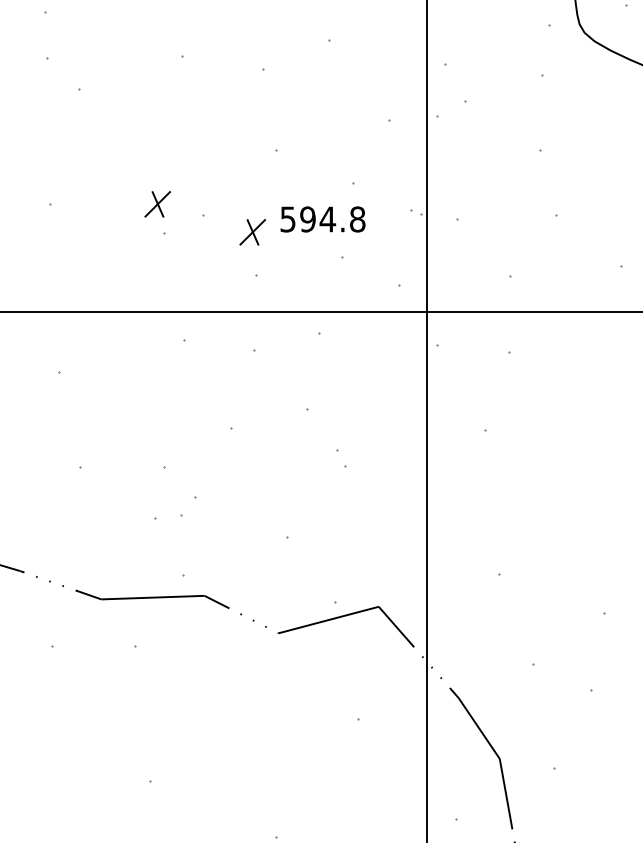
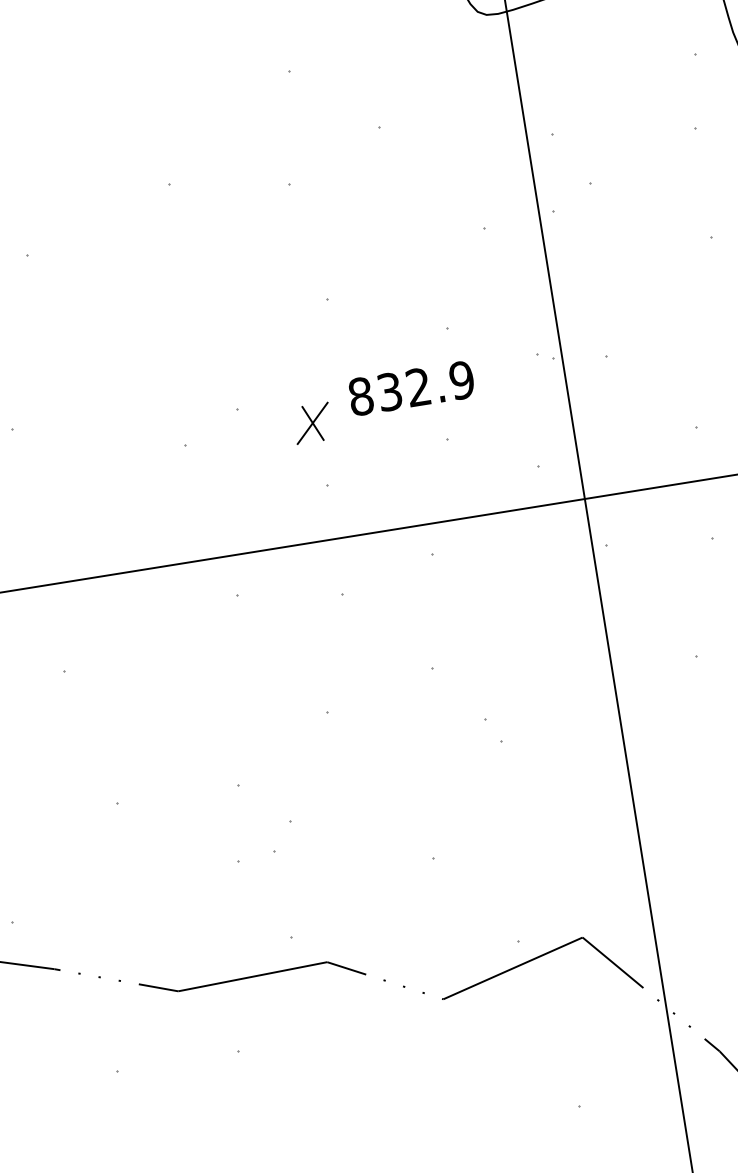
part: (157, 204) -> (167, 405), removed
text: (322, 219) -> (410, 388), 594.8 -> 832.9

